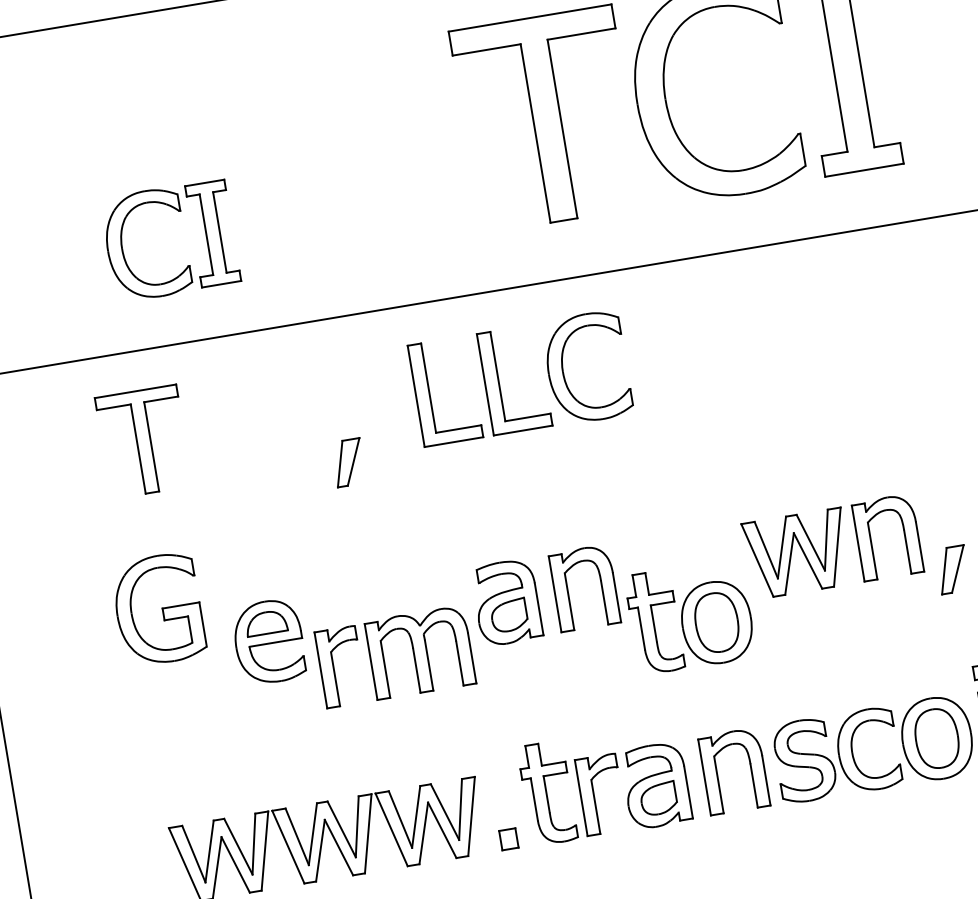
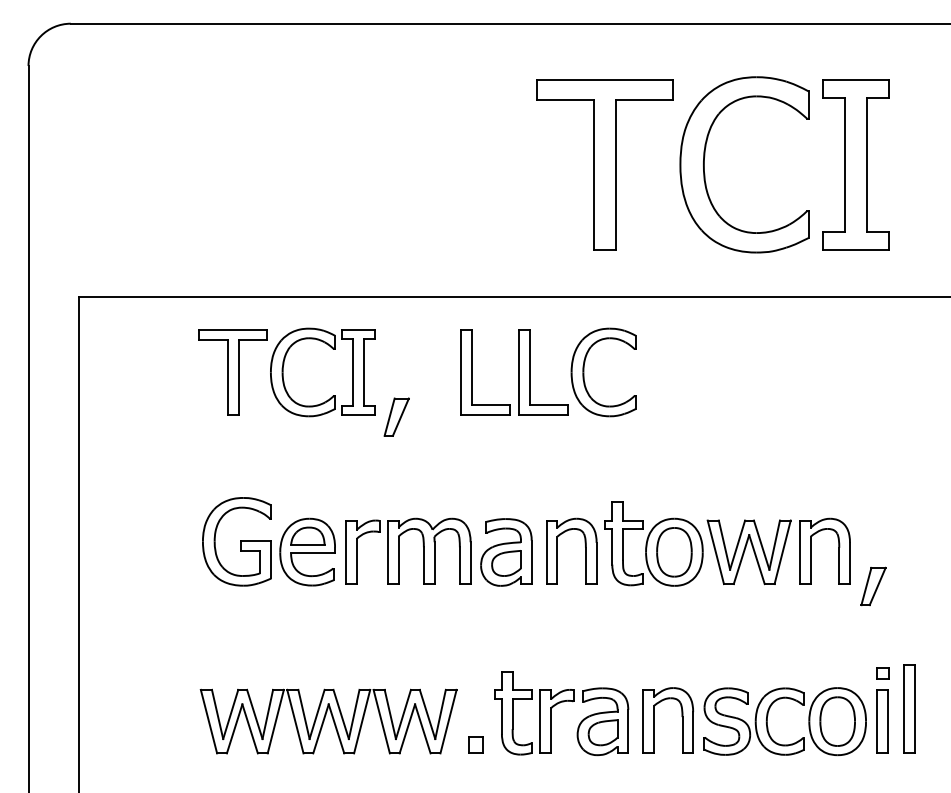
part: (177, 211) -> (332, 349), moved
part: (157, 609) -> (236, 541), moved
part: (690, 616) -> (653, 543), moved
part: (384, 657) -> (399, 550), moved

